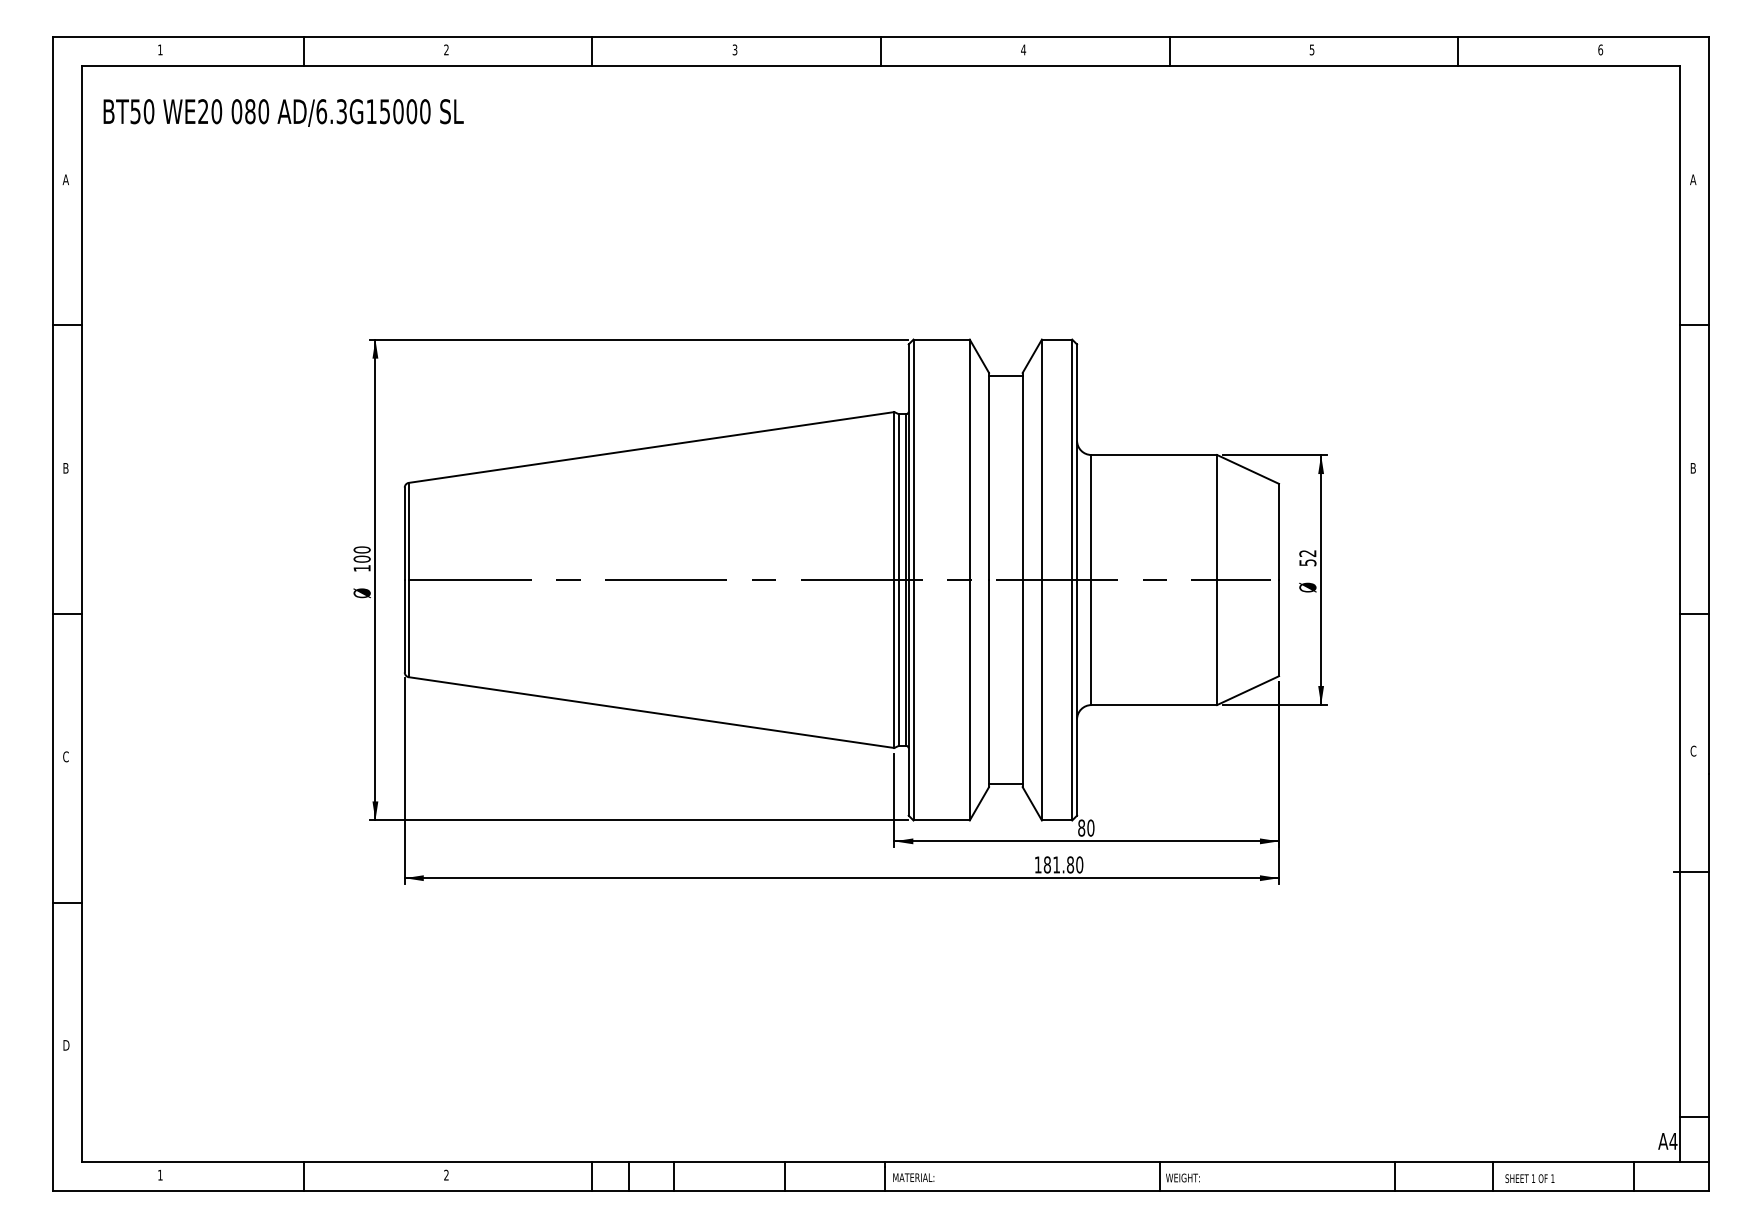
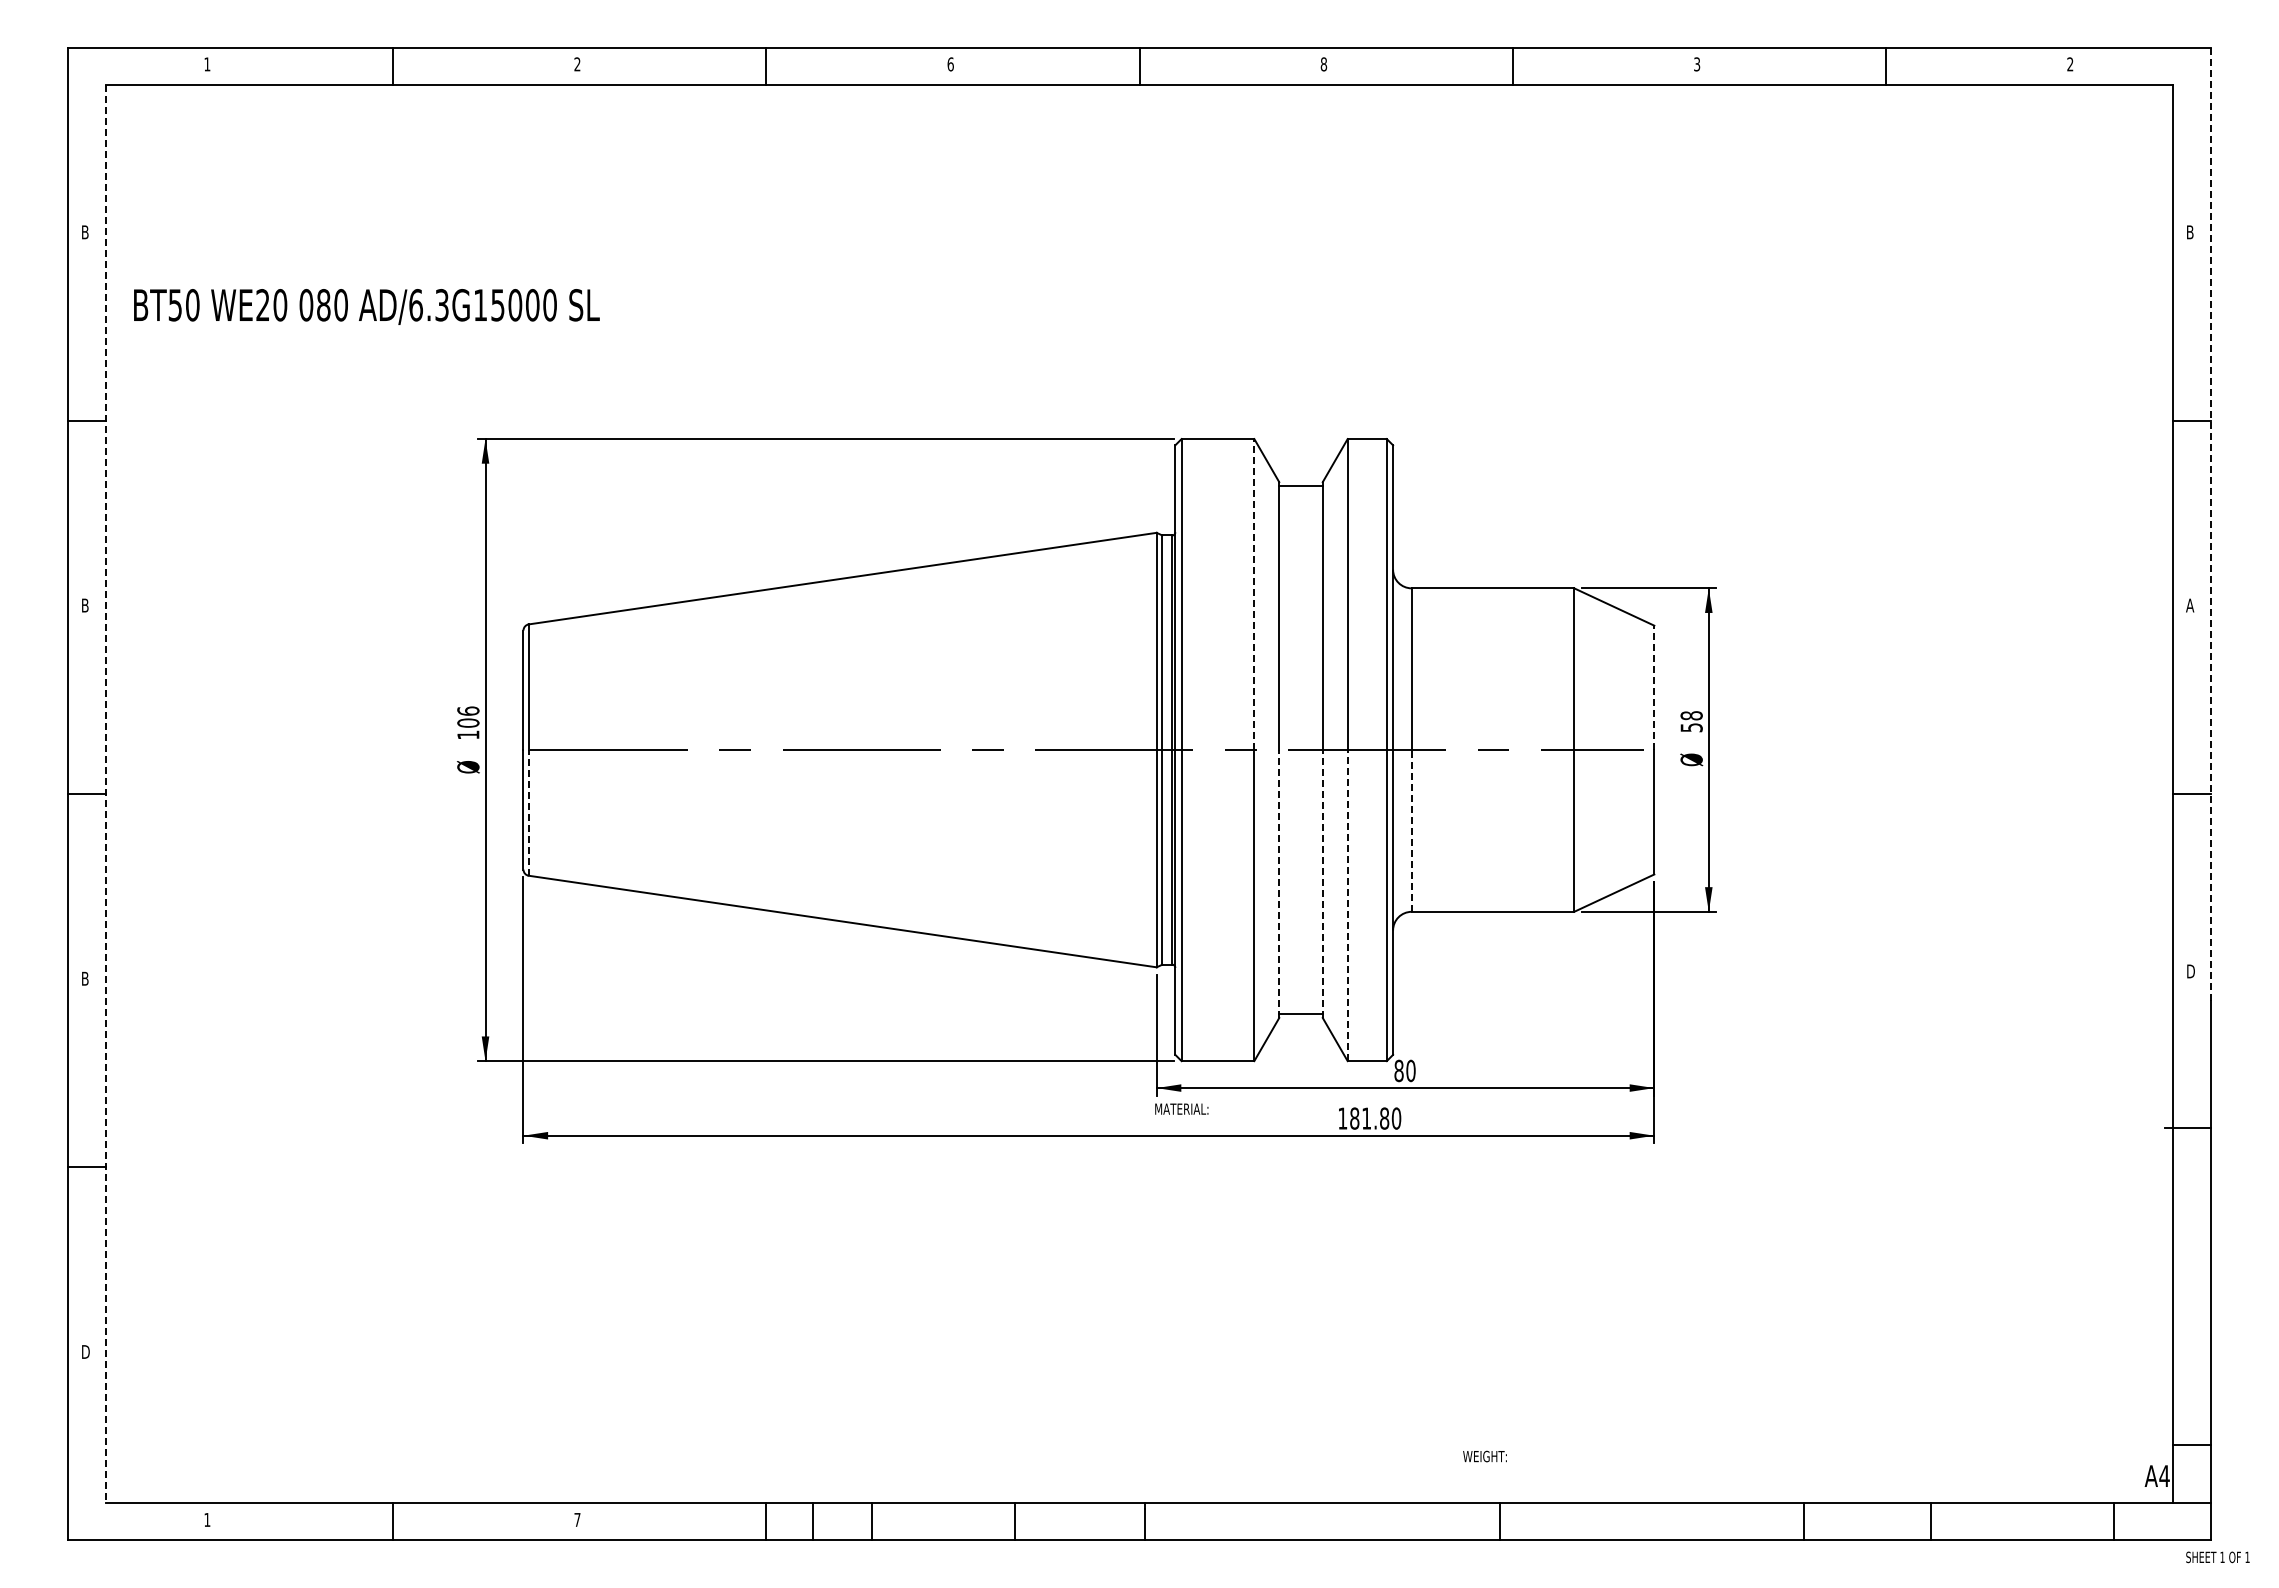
text: (1312, 49) -> (1697, 63), 5 -> 3
text: (734, 50) -> (950, 64), 3 -> 6
text: (1023, 50) -> (1323, 64), 4 -> 8
text: (1600, 50) -> (2070, 64), 6 -> 2
text: (283, 112) -> (366, 306), moved
text: (66, 179) -> (85, 232), A -> B
text: (1693, 179) -> (2190, 232), A -> B
line: (1708, 405) -> (2210, 524), solid -> dashed
line: (969, 459) -> (1254, 594), solid -> dashed
text: (1693, 468) -> (2190, 605), B -> A
line: (1279, 531) -> (1654, 687), solid -> dashed
text: (362, 549) -> (468, 710), 100 -> 106
text: (1307, 553) -> (1691, 715), 52 -> 58
line: (81, 614) -> (105, 794), solid -> dashed
line: (408, 628) -> (528, 812), solid -> dashed
line: (1091, 642) -> (1411, 830), solid -> dashed
line: (989, 683) -> (1279, 884), solid -> dashed
line: (1022, 683) -> (1322, 884), solid -> dashed
line: (1041, 700) -> (1347, 905), solid -> dashed
text: (1693, 751) -> (2190, 971), C -> D
text: (65, 756) -> (84, 978), C -> B
text: (446, 1174) -> (577, 1519), 2 -> 7
text: (913, 1177) -> (1181, 1108), moved
text: (1182, 1177) -> (1484, 1456), moved
text: (1529, 1178) -> (2217, 1557), moved

